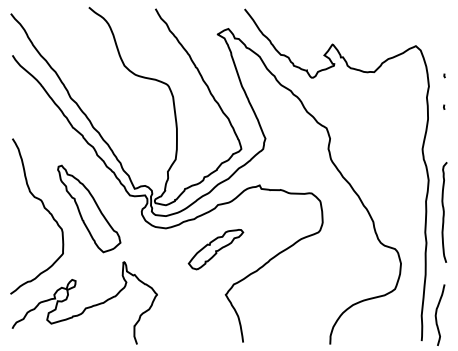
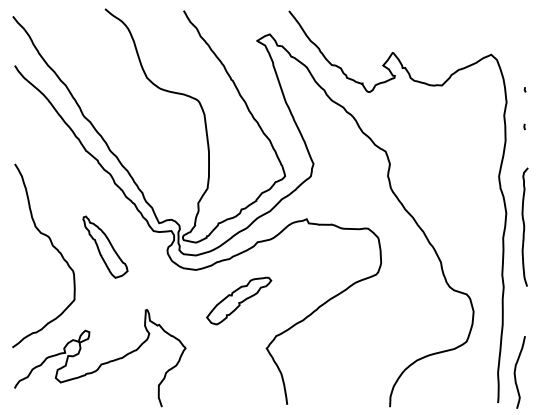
part: (89, 209) -> (105, 247), size x0.6
curve: (444, 211) -> (524, 226), moved
part: (216, 249) -> (239, 300), moved

